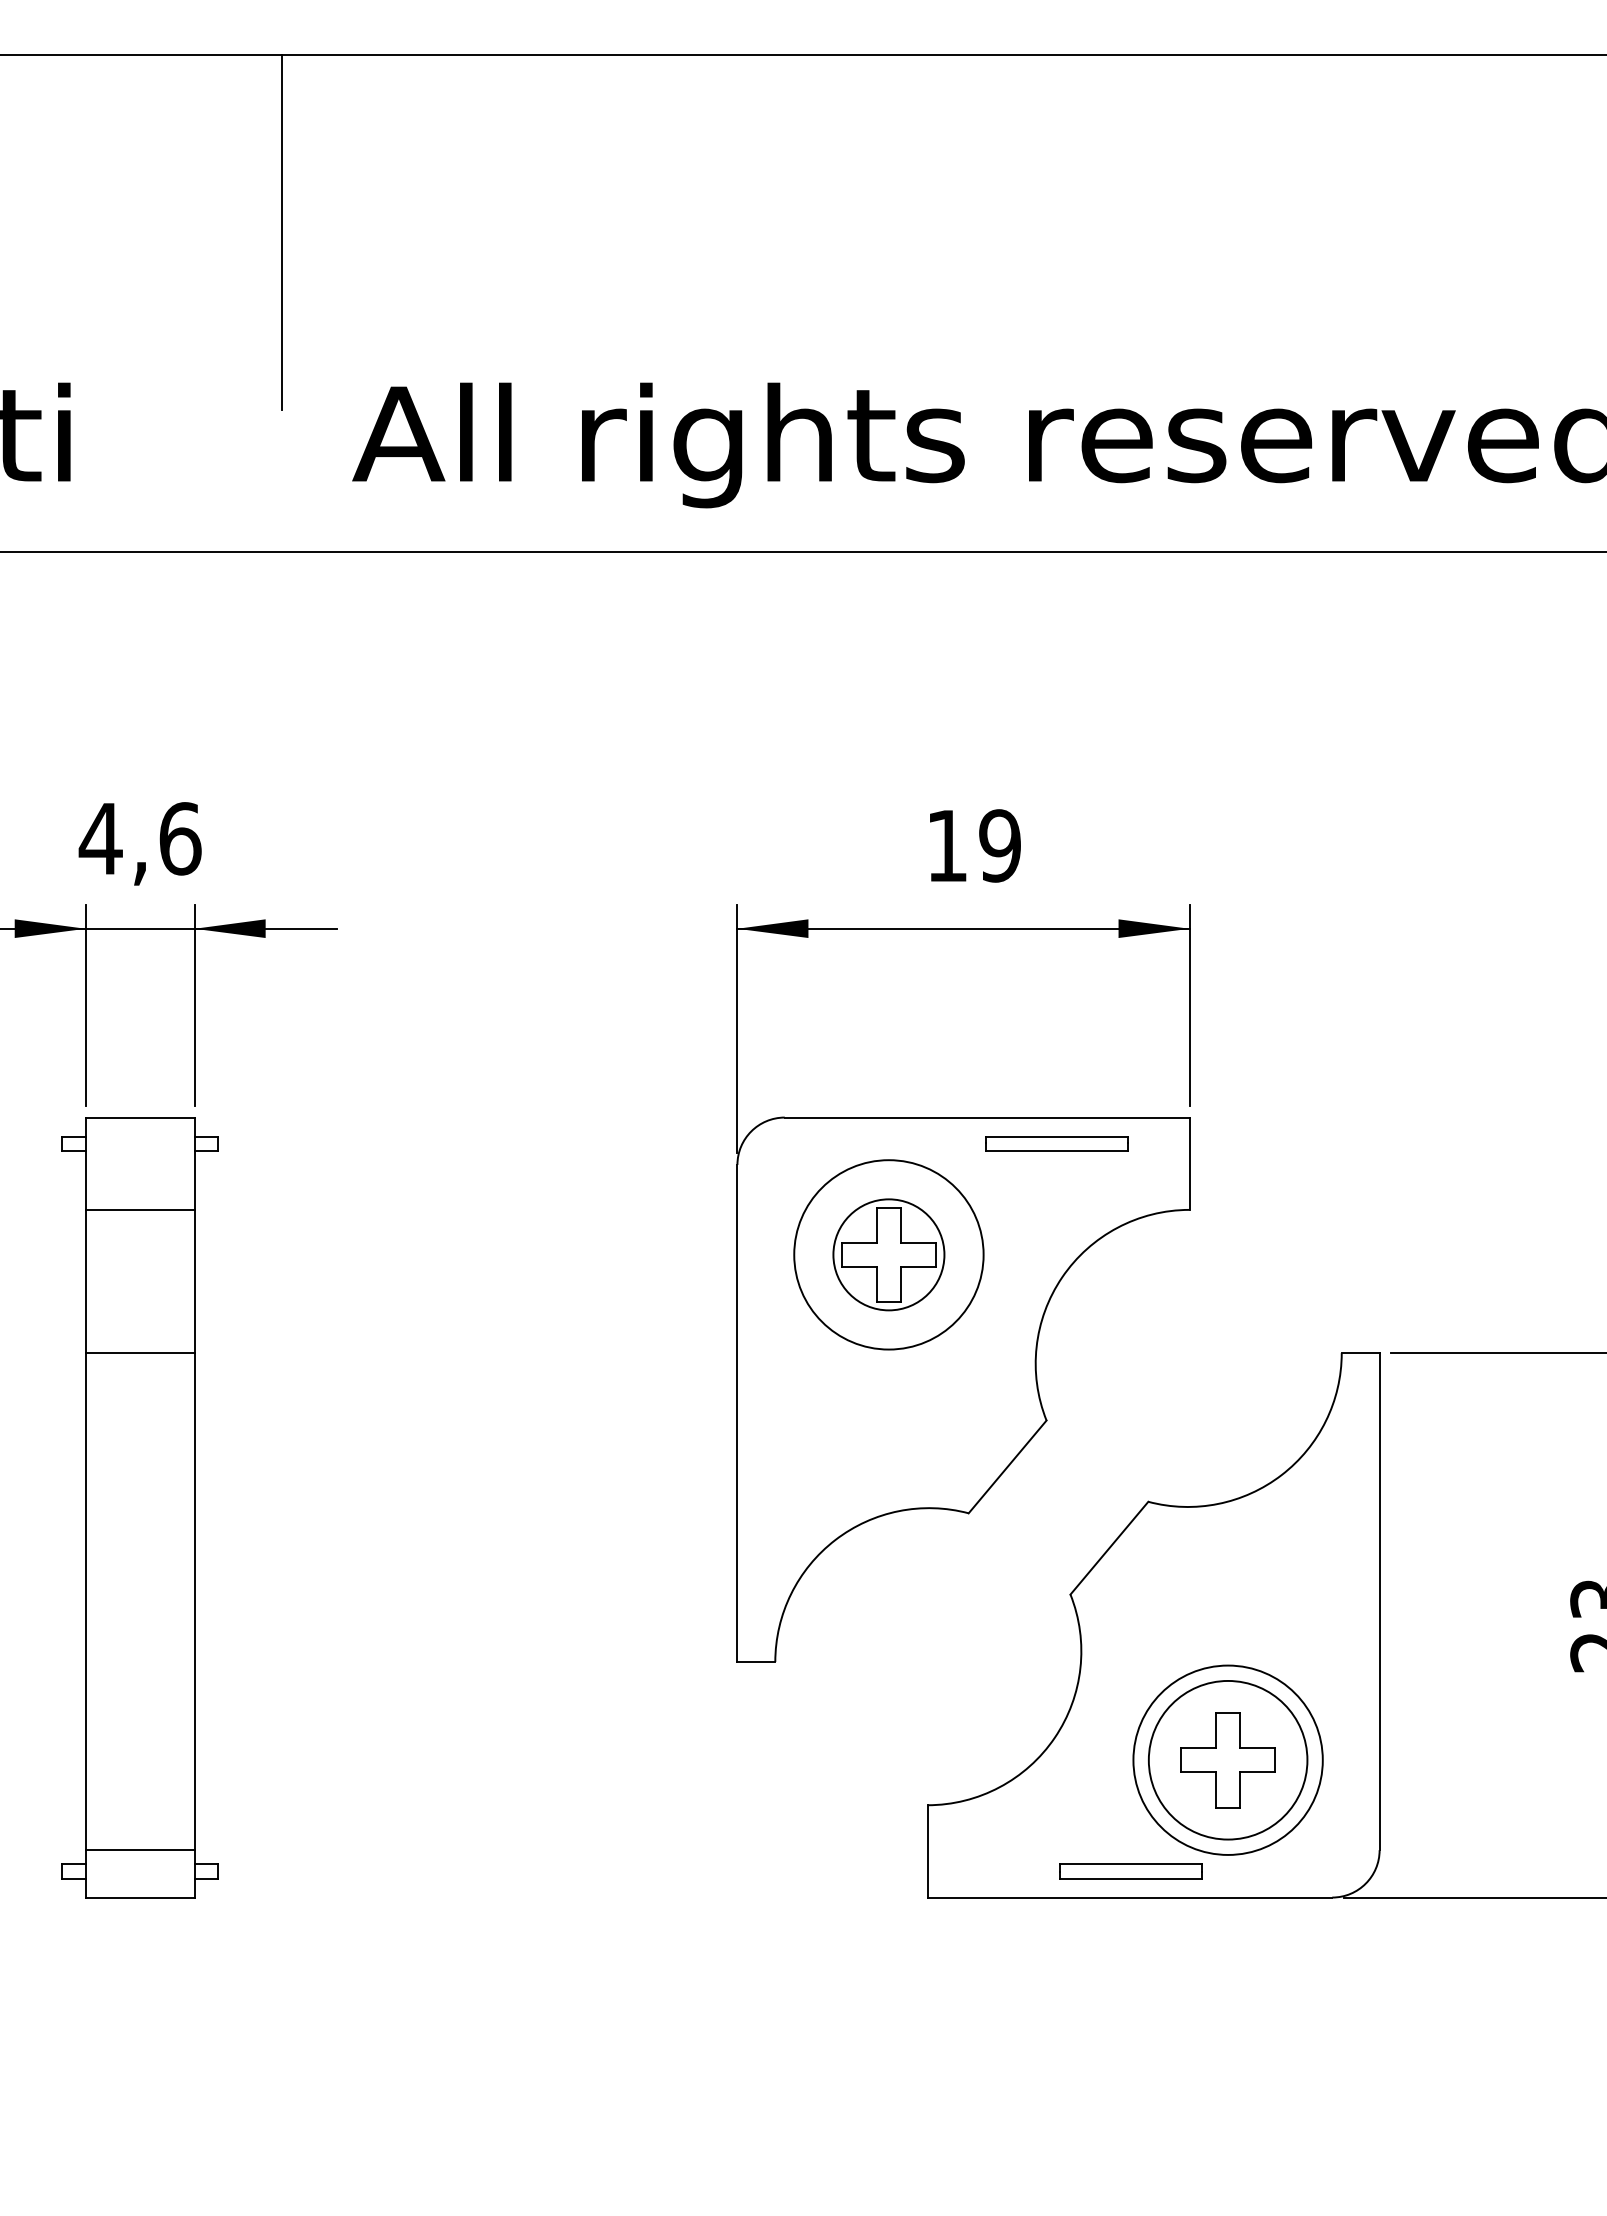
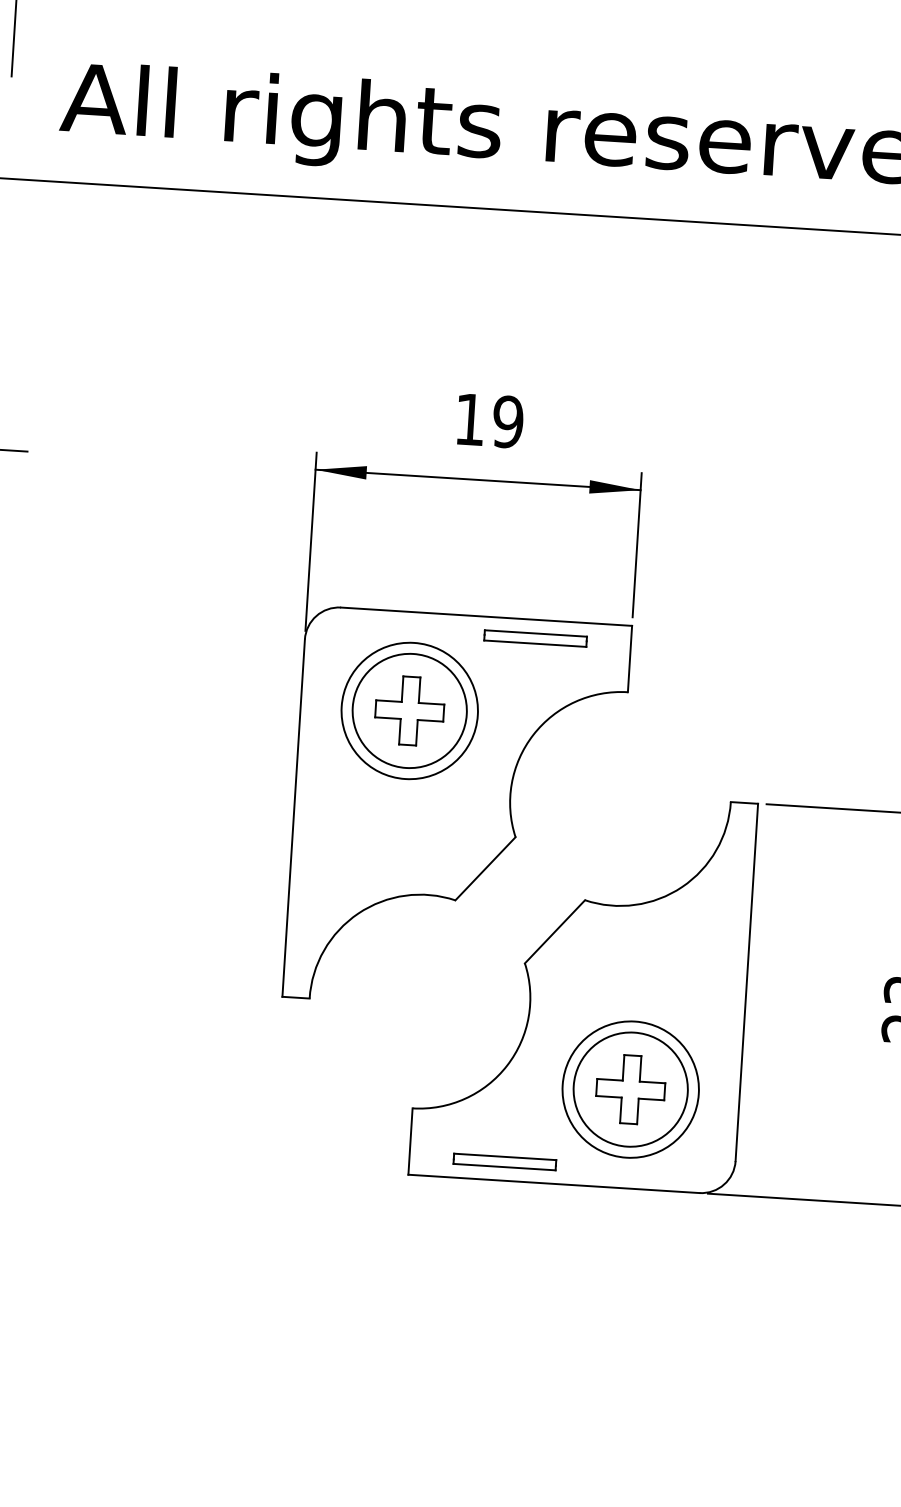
circle: (888, 1254) -> (409, 710), size x1.43
part: (1130, 1871) -> (504, 1161), moved

